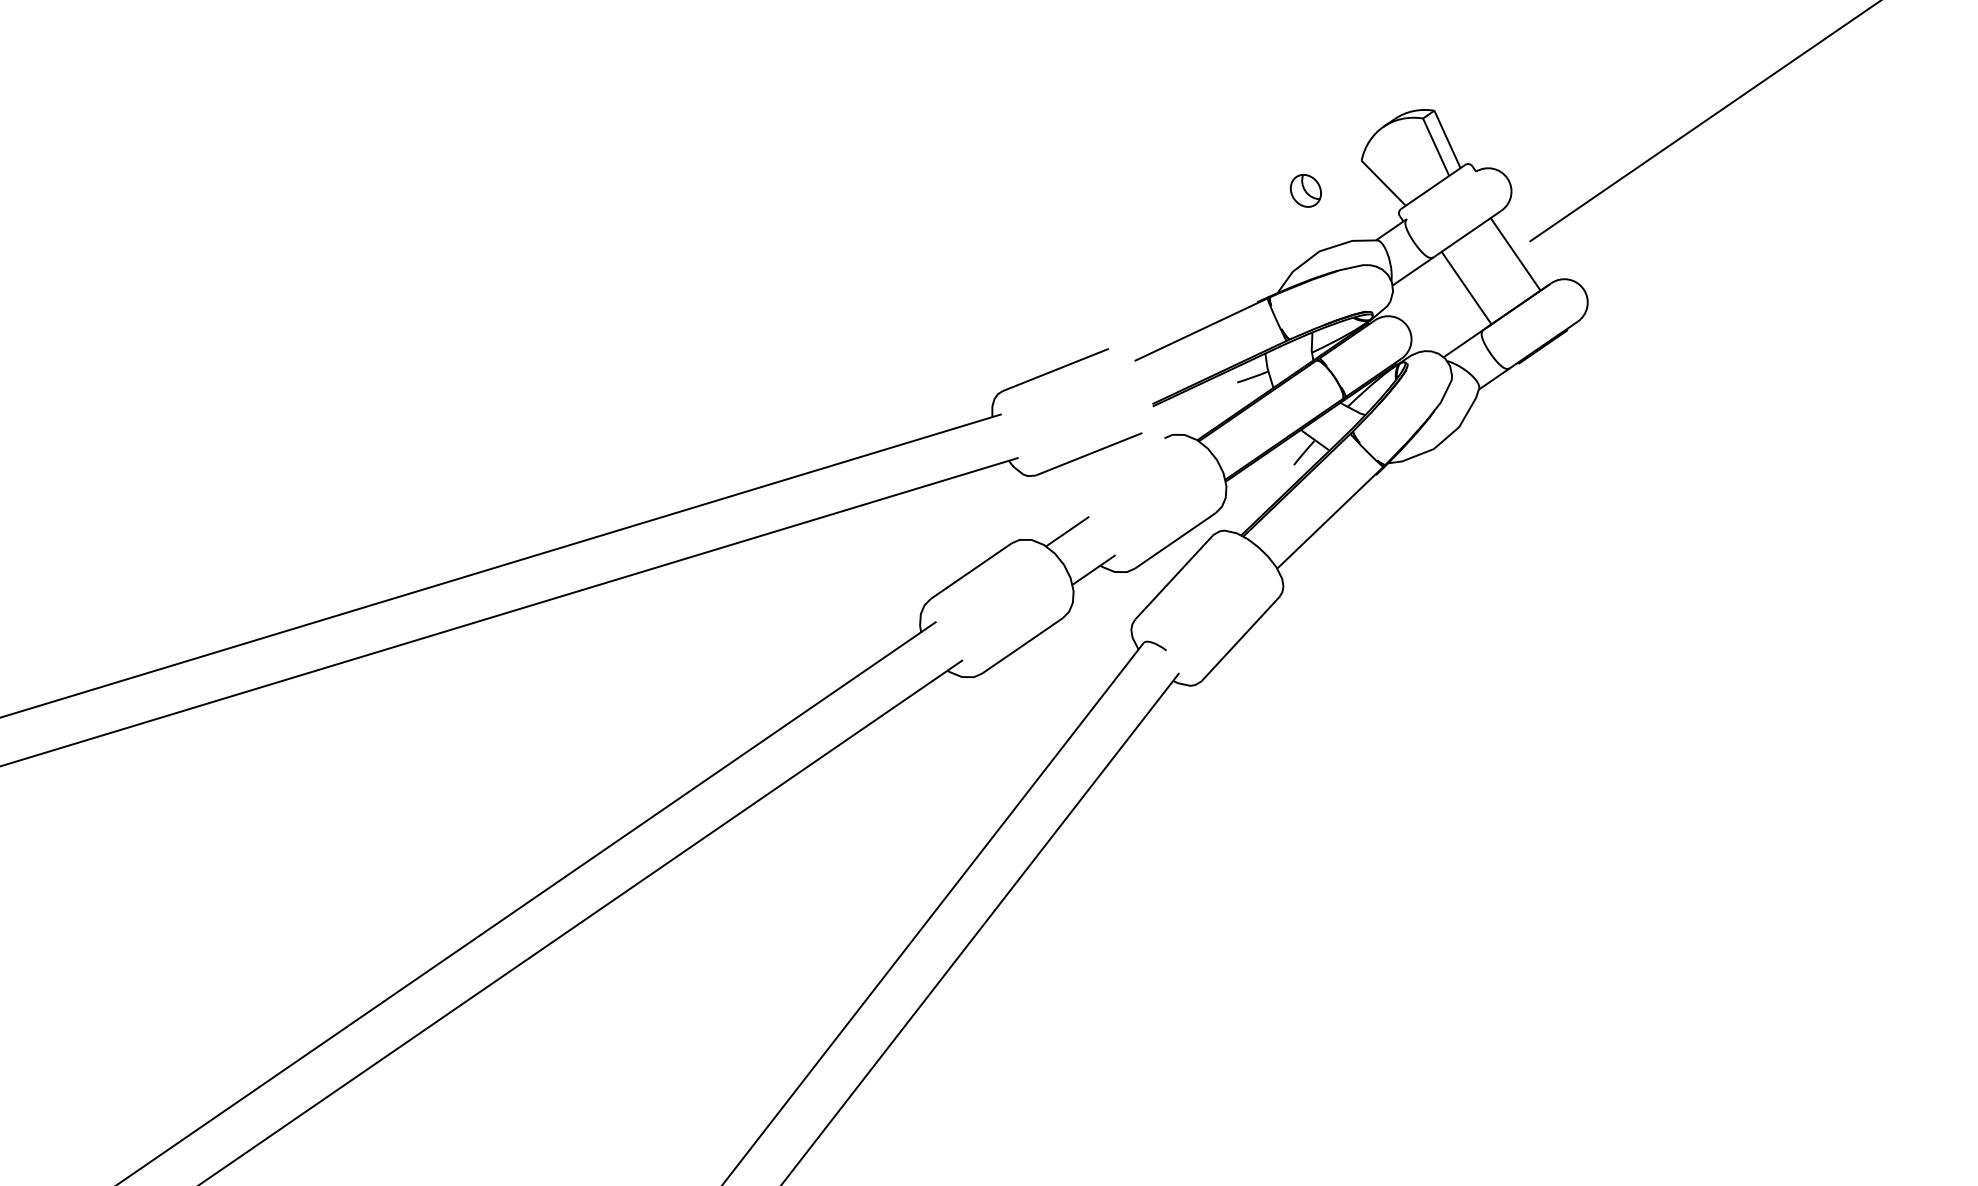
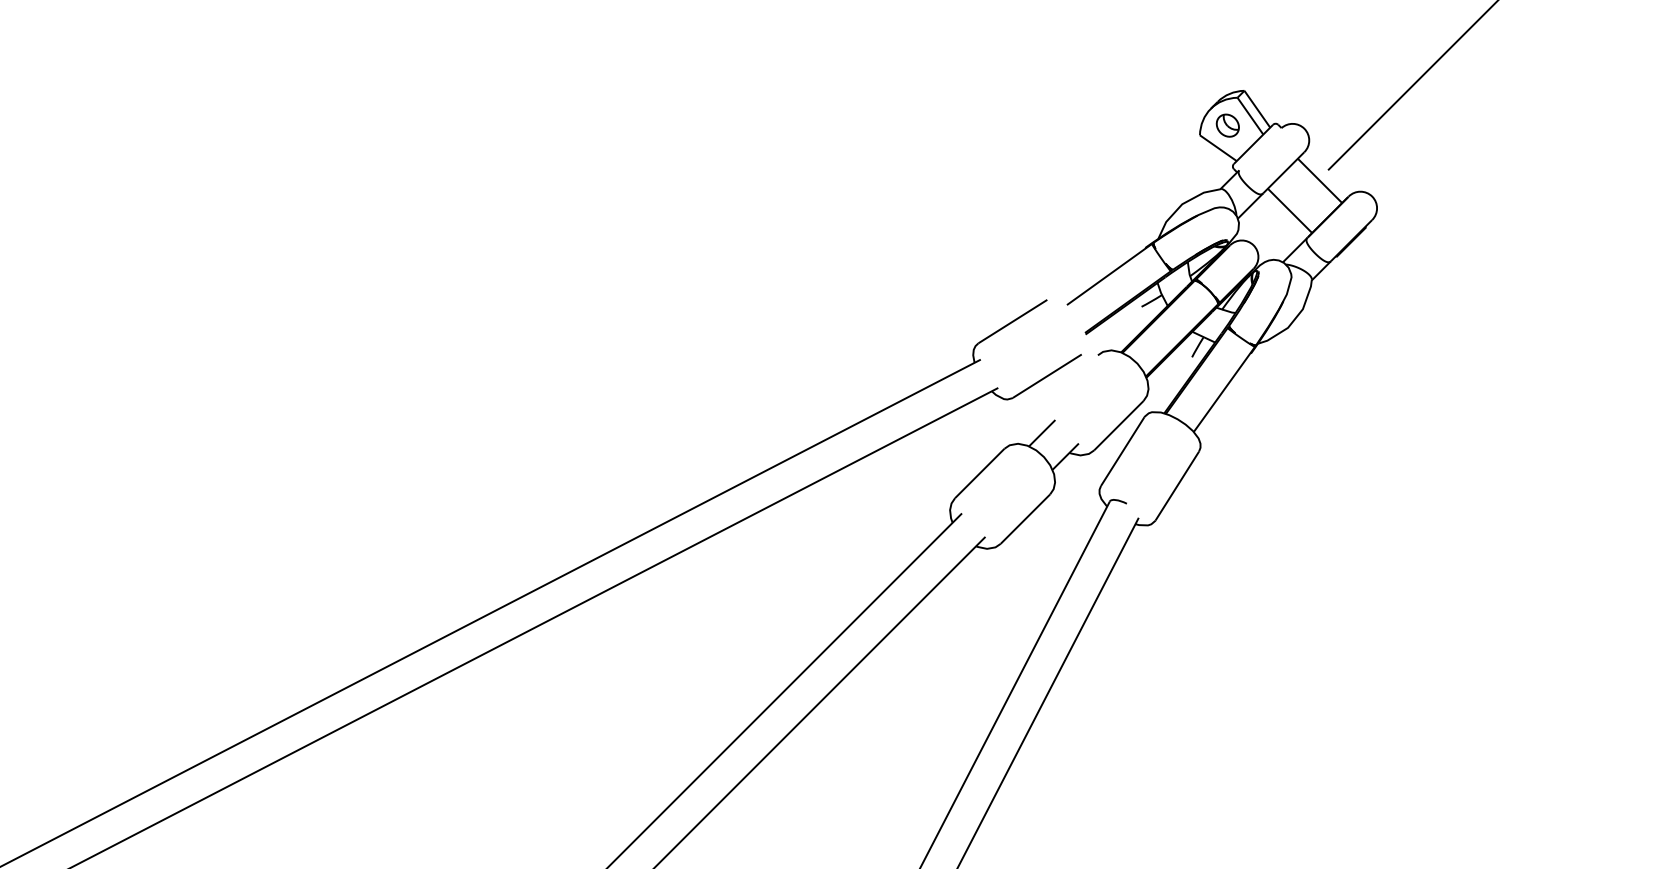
part: (1305, 190) -> (1227, 125), moved

